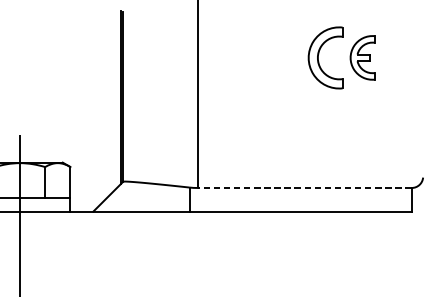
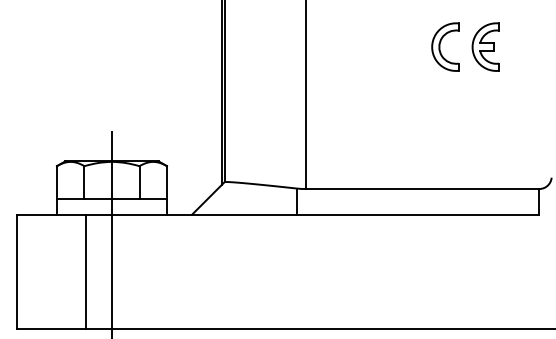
part: (325, 57) -> (445, 46), size x0.71
line: (304, 188) -> (422, 189), dashed -> solid

